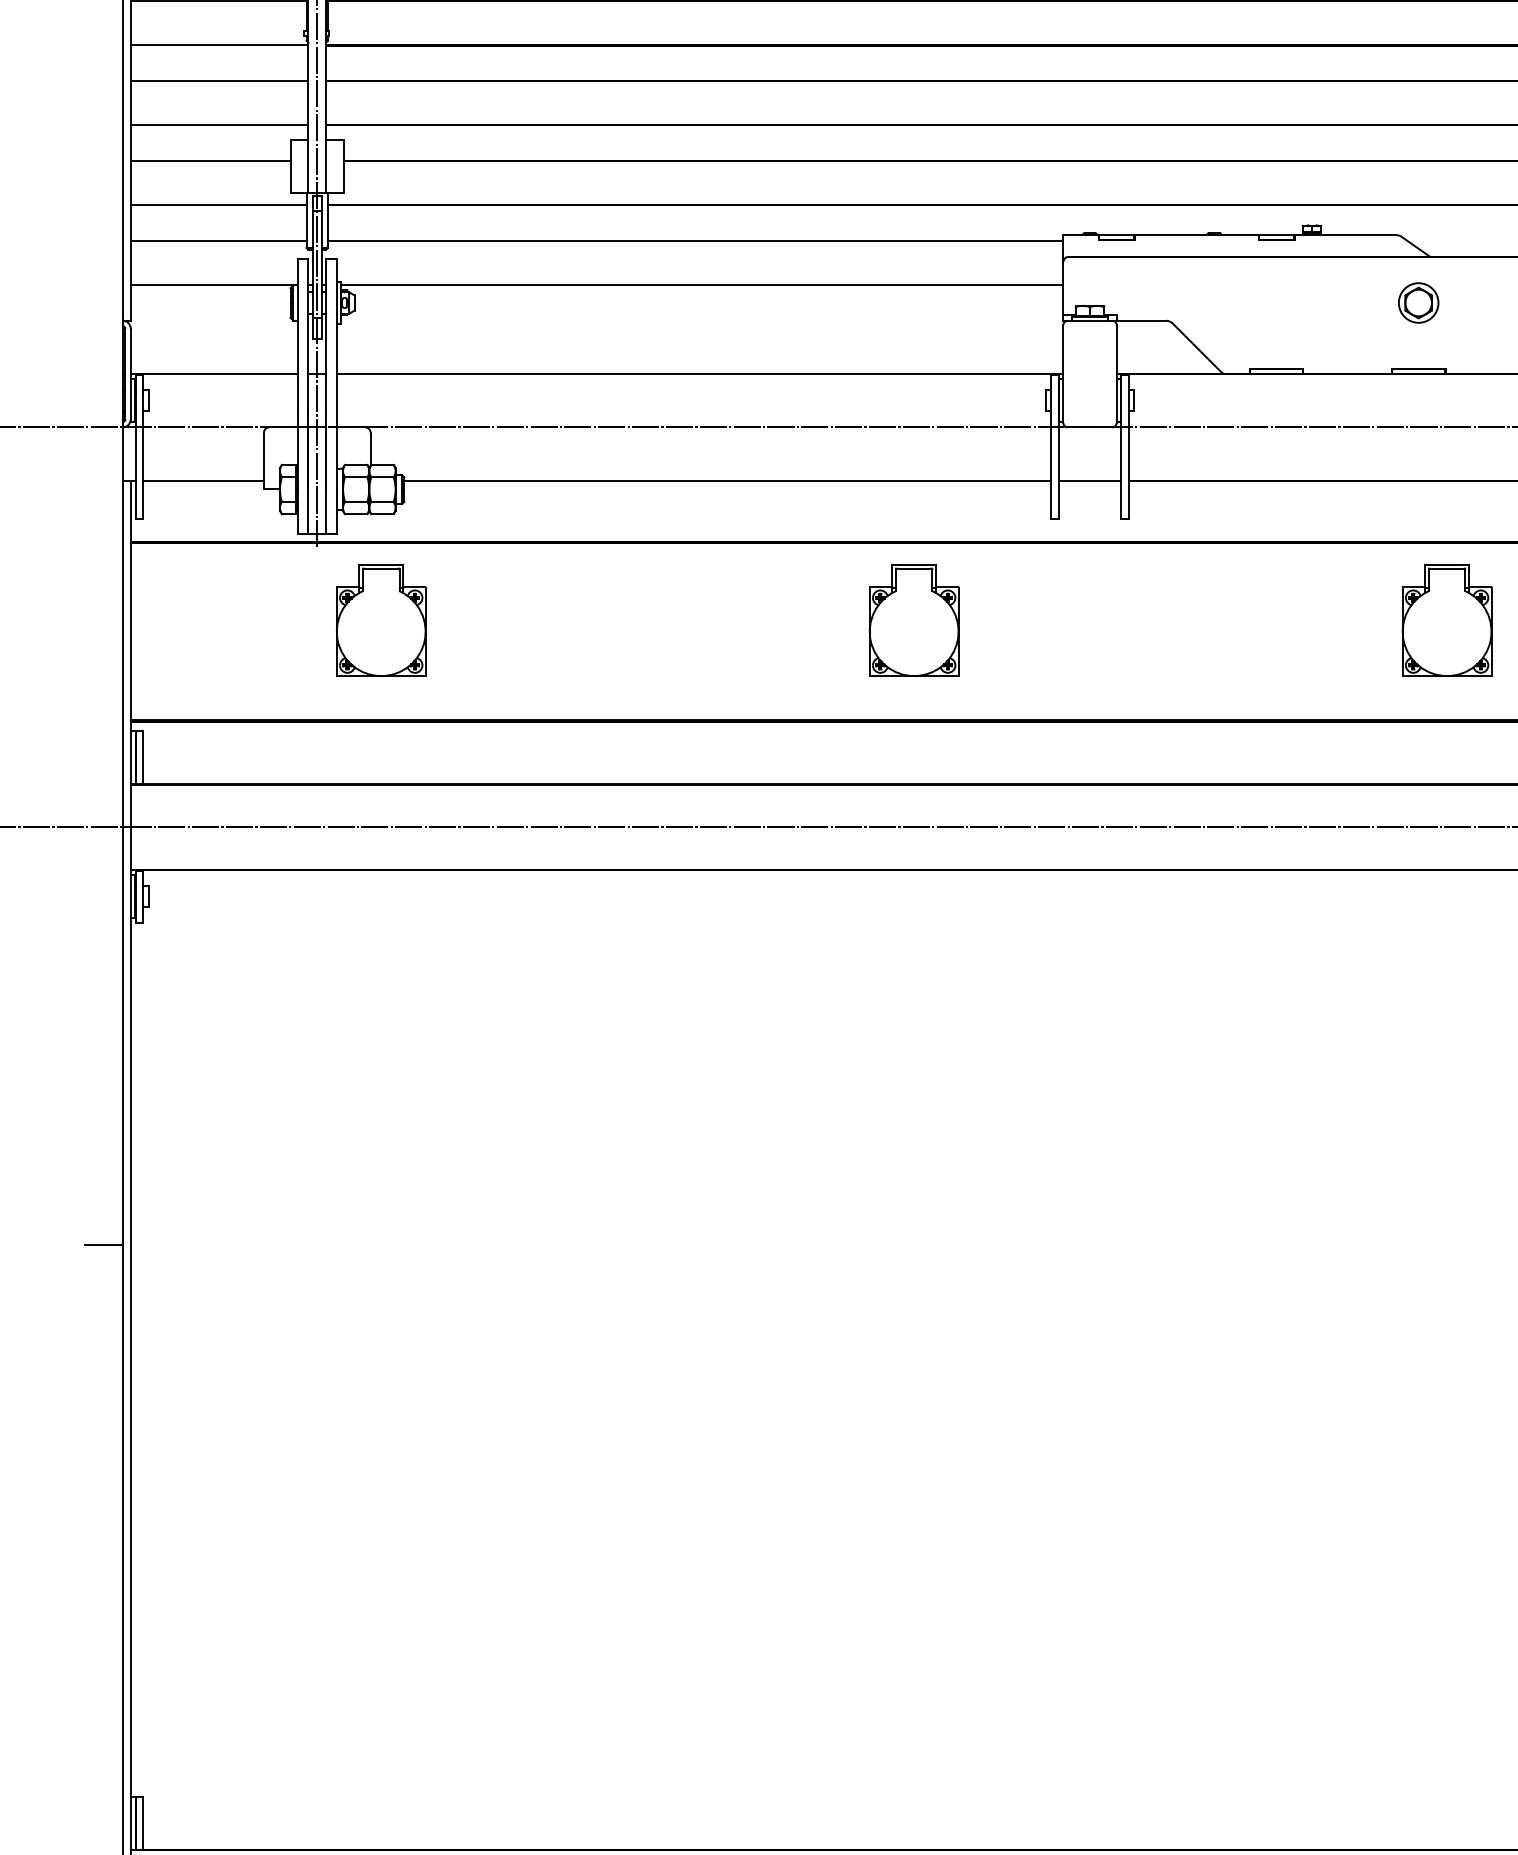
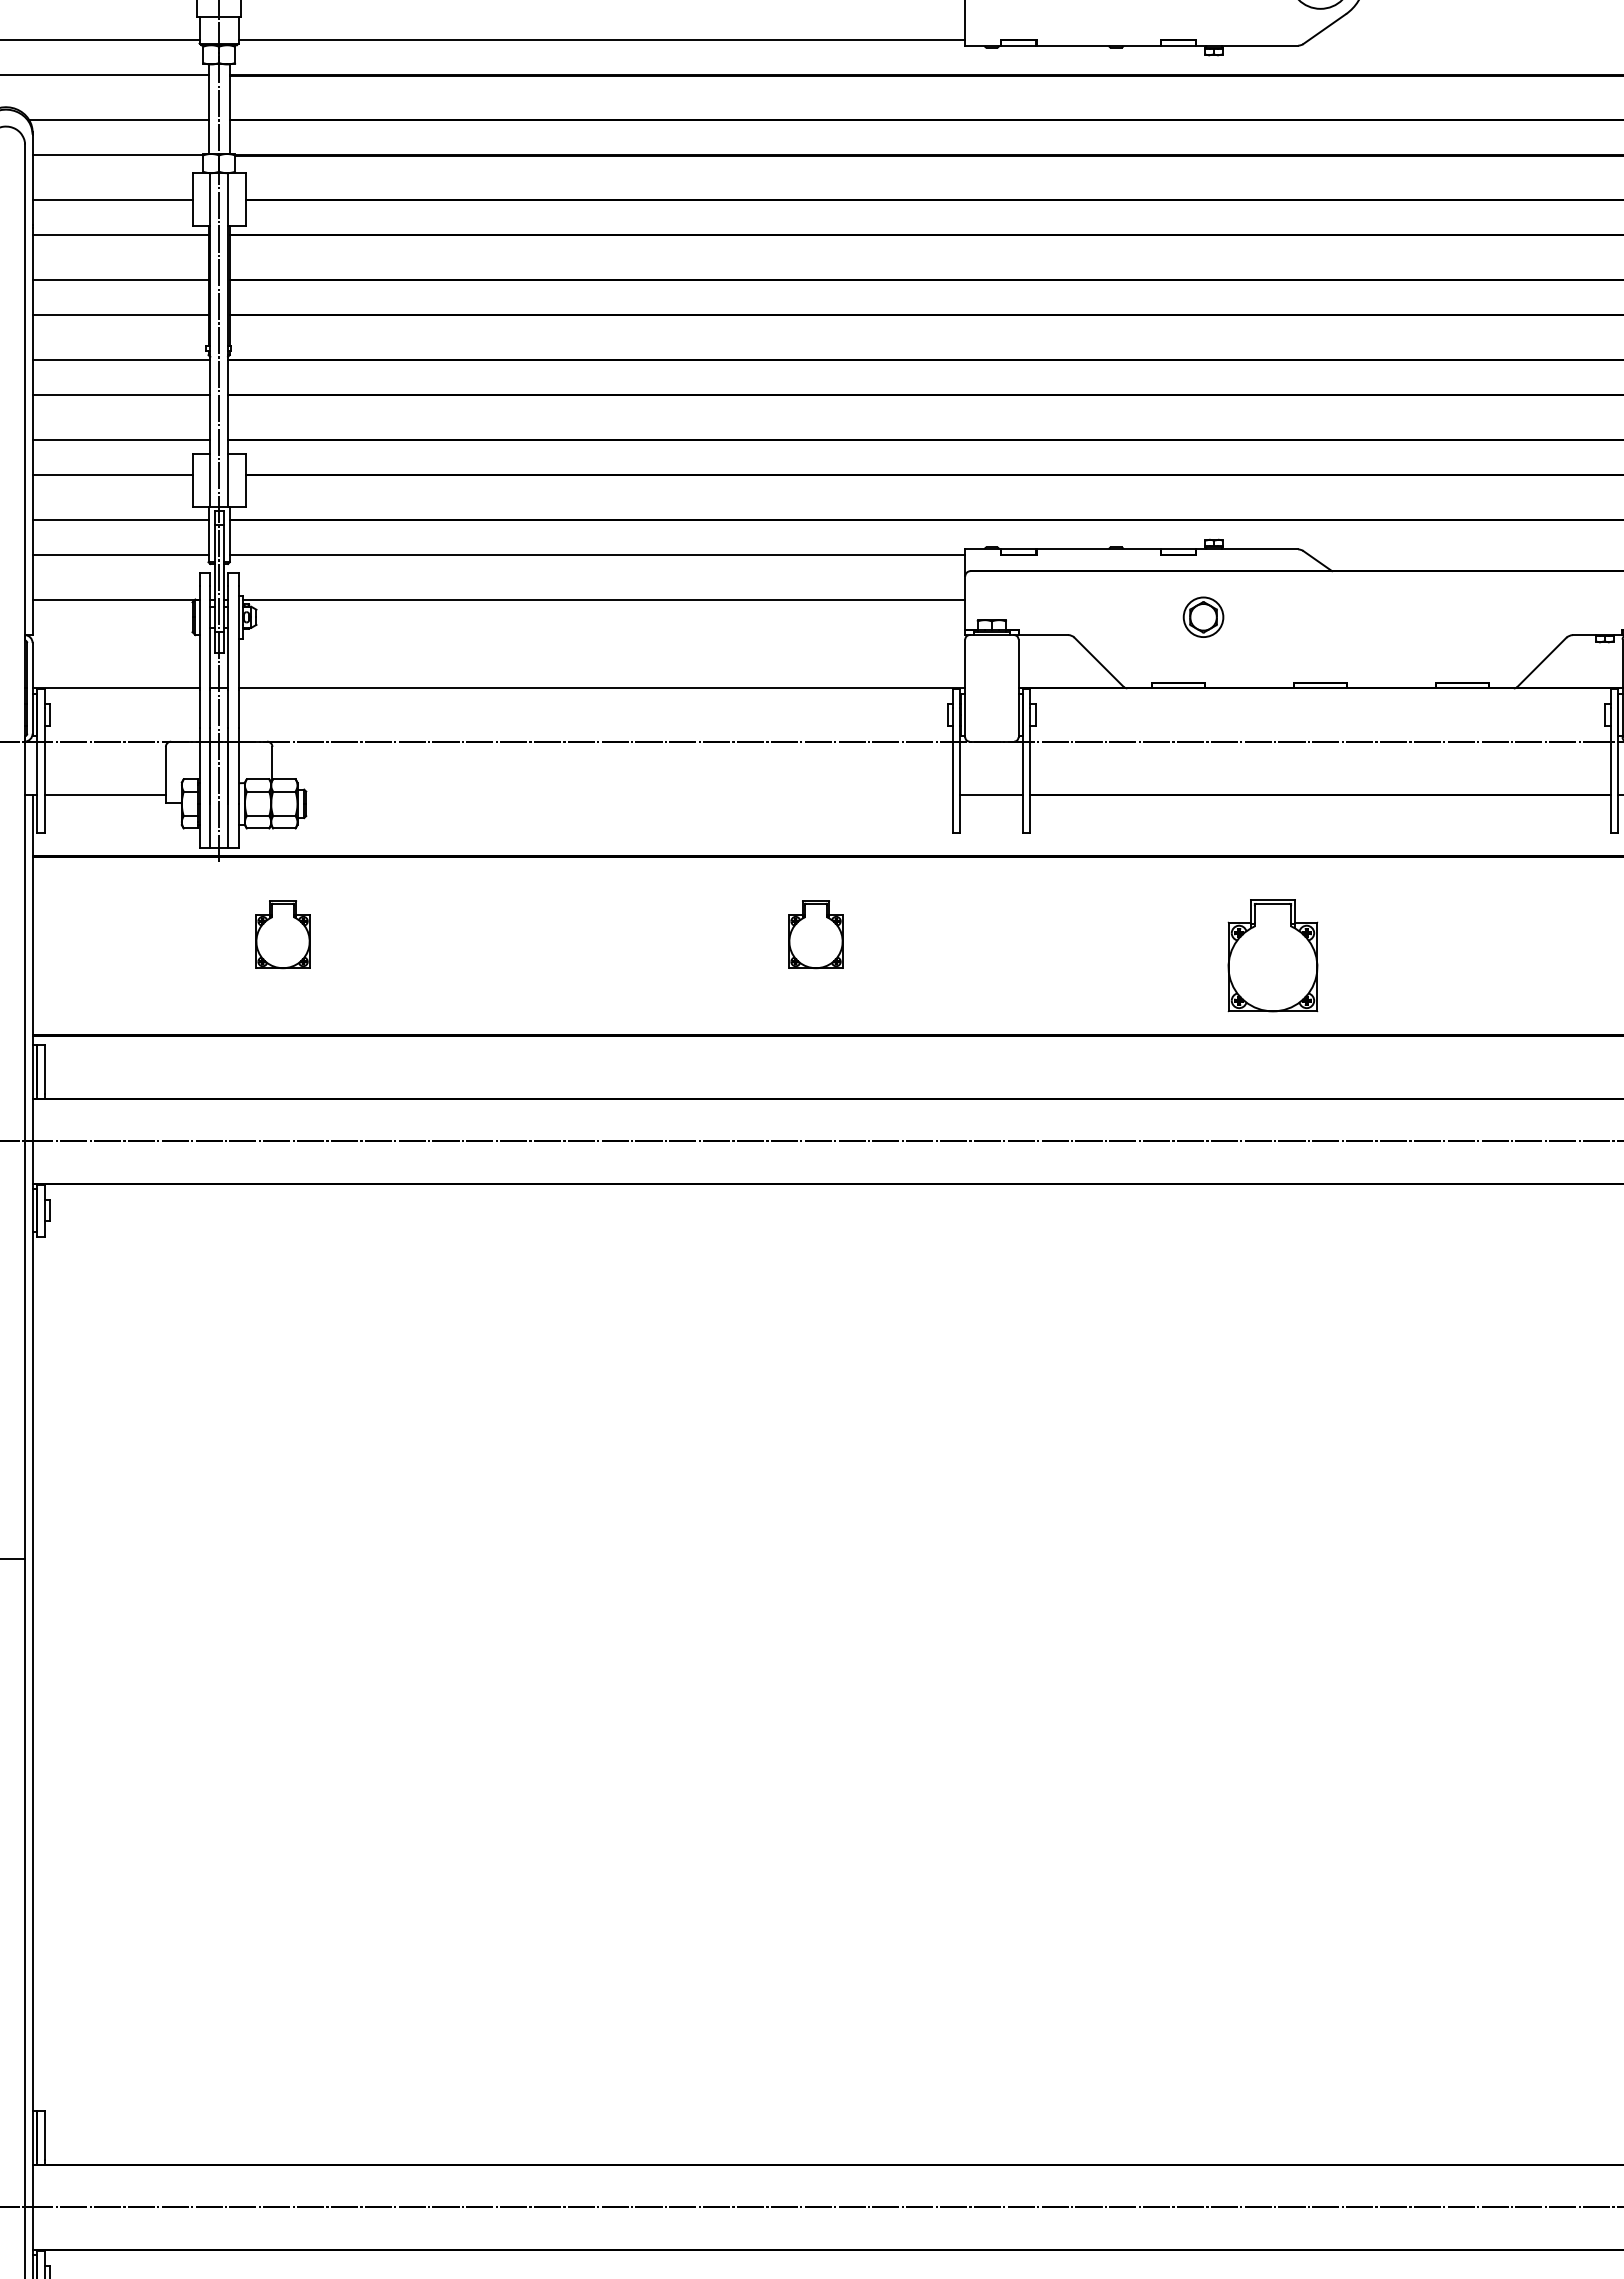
part: (1418, 302) -> (1203, 616), moved
line: (727, 480) -> (629, 794), removed
part: (380, 620) -> (282, 934), size x0.6
part: (913, 620) -> (815, 934), size x0.6
part: (1446, 620) -> (1272, 955), moved

